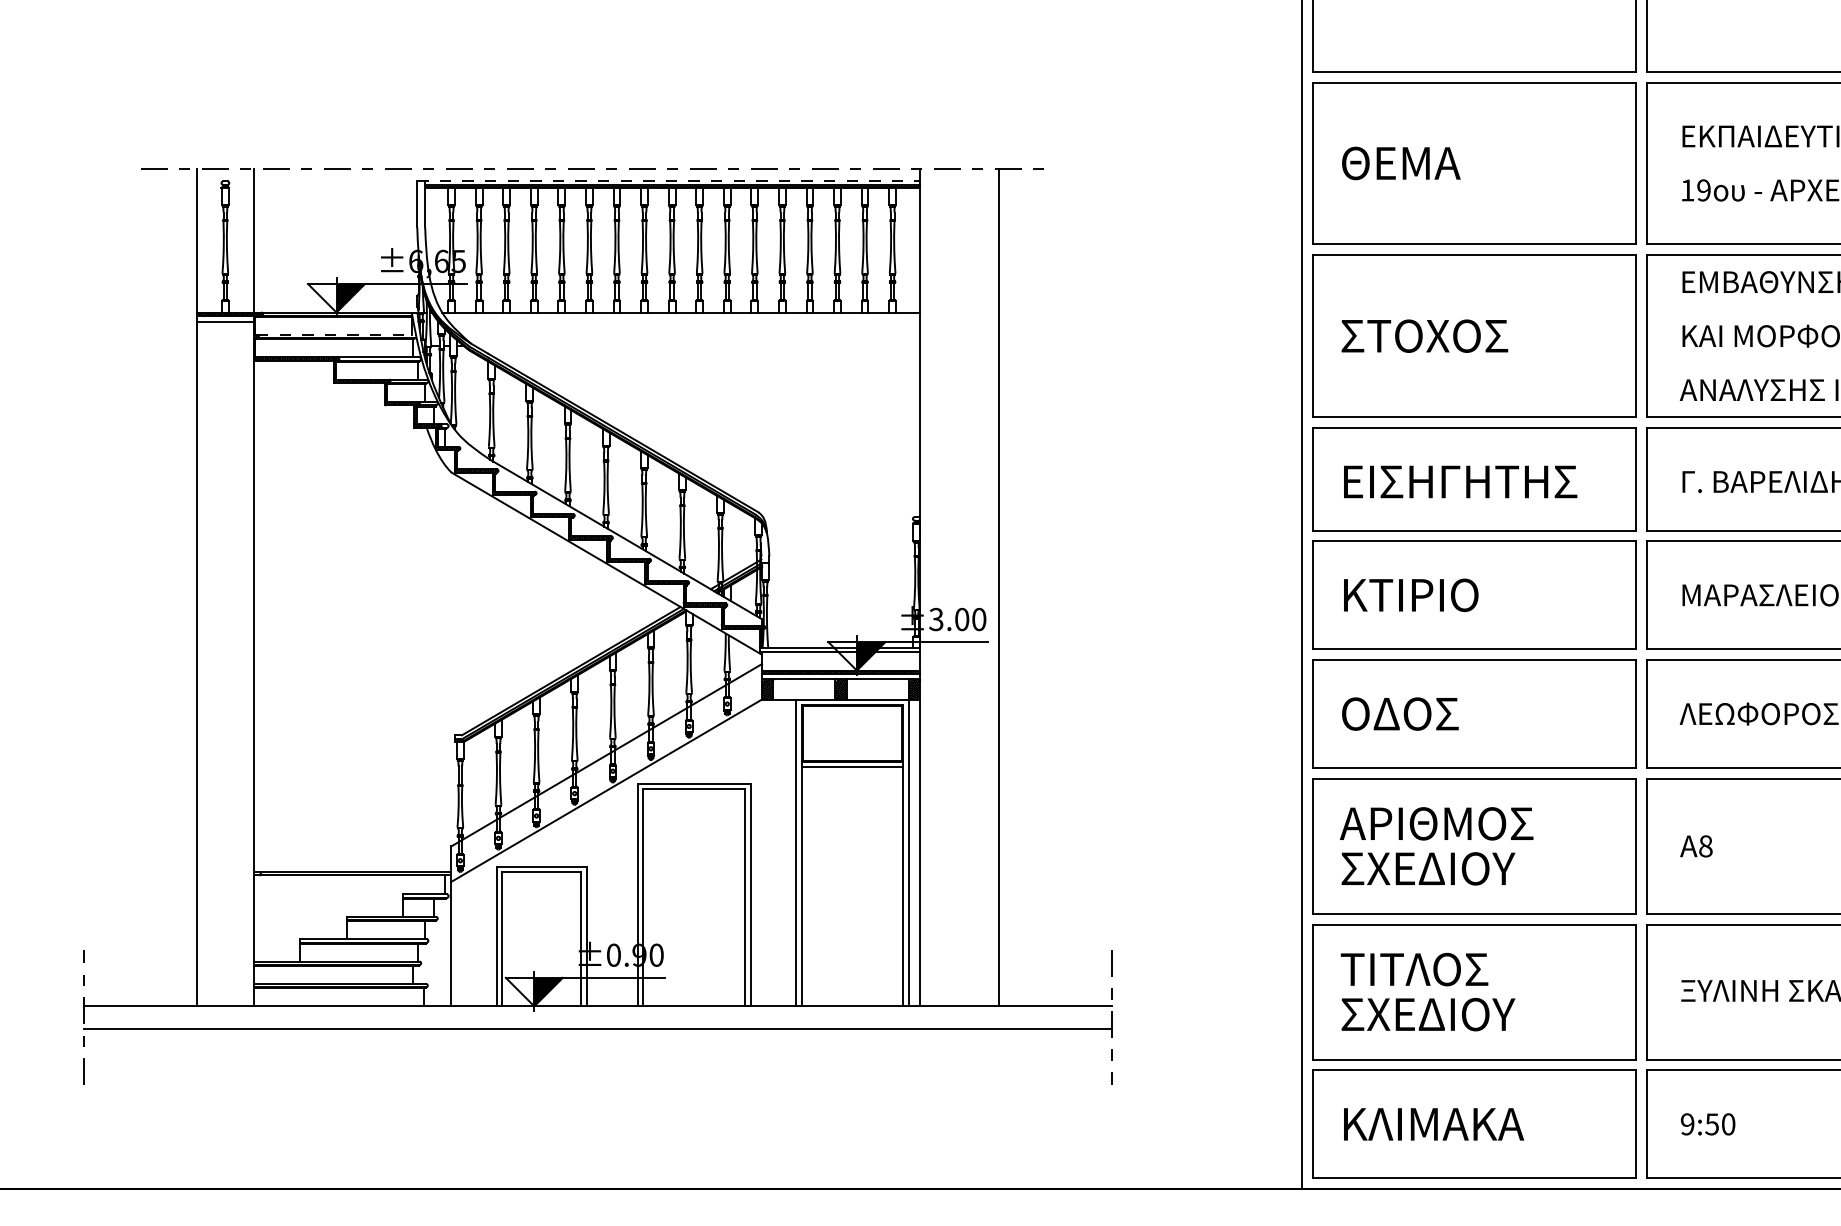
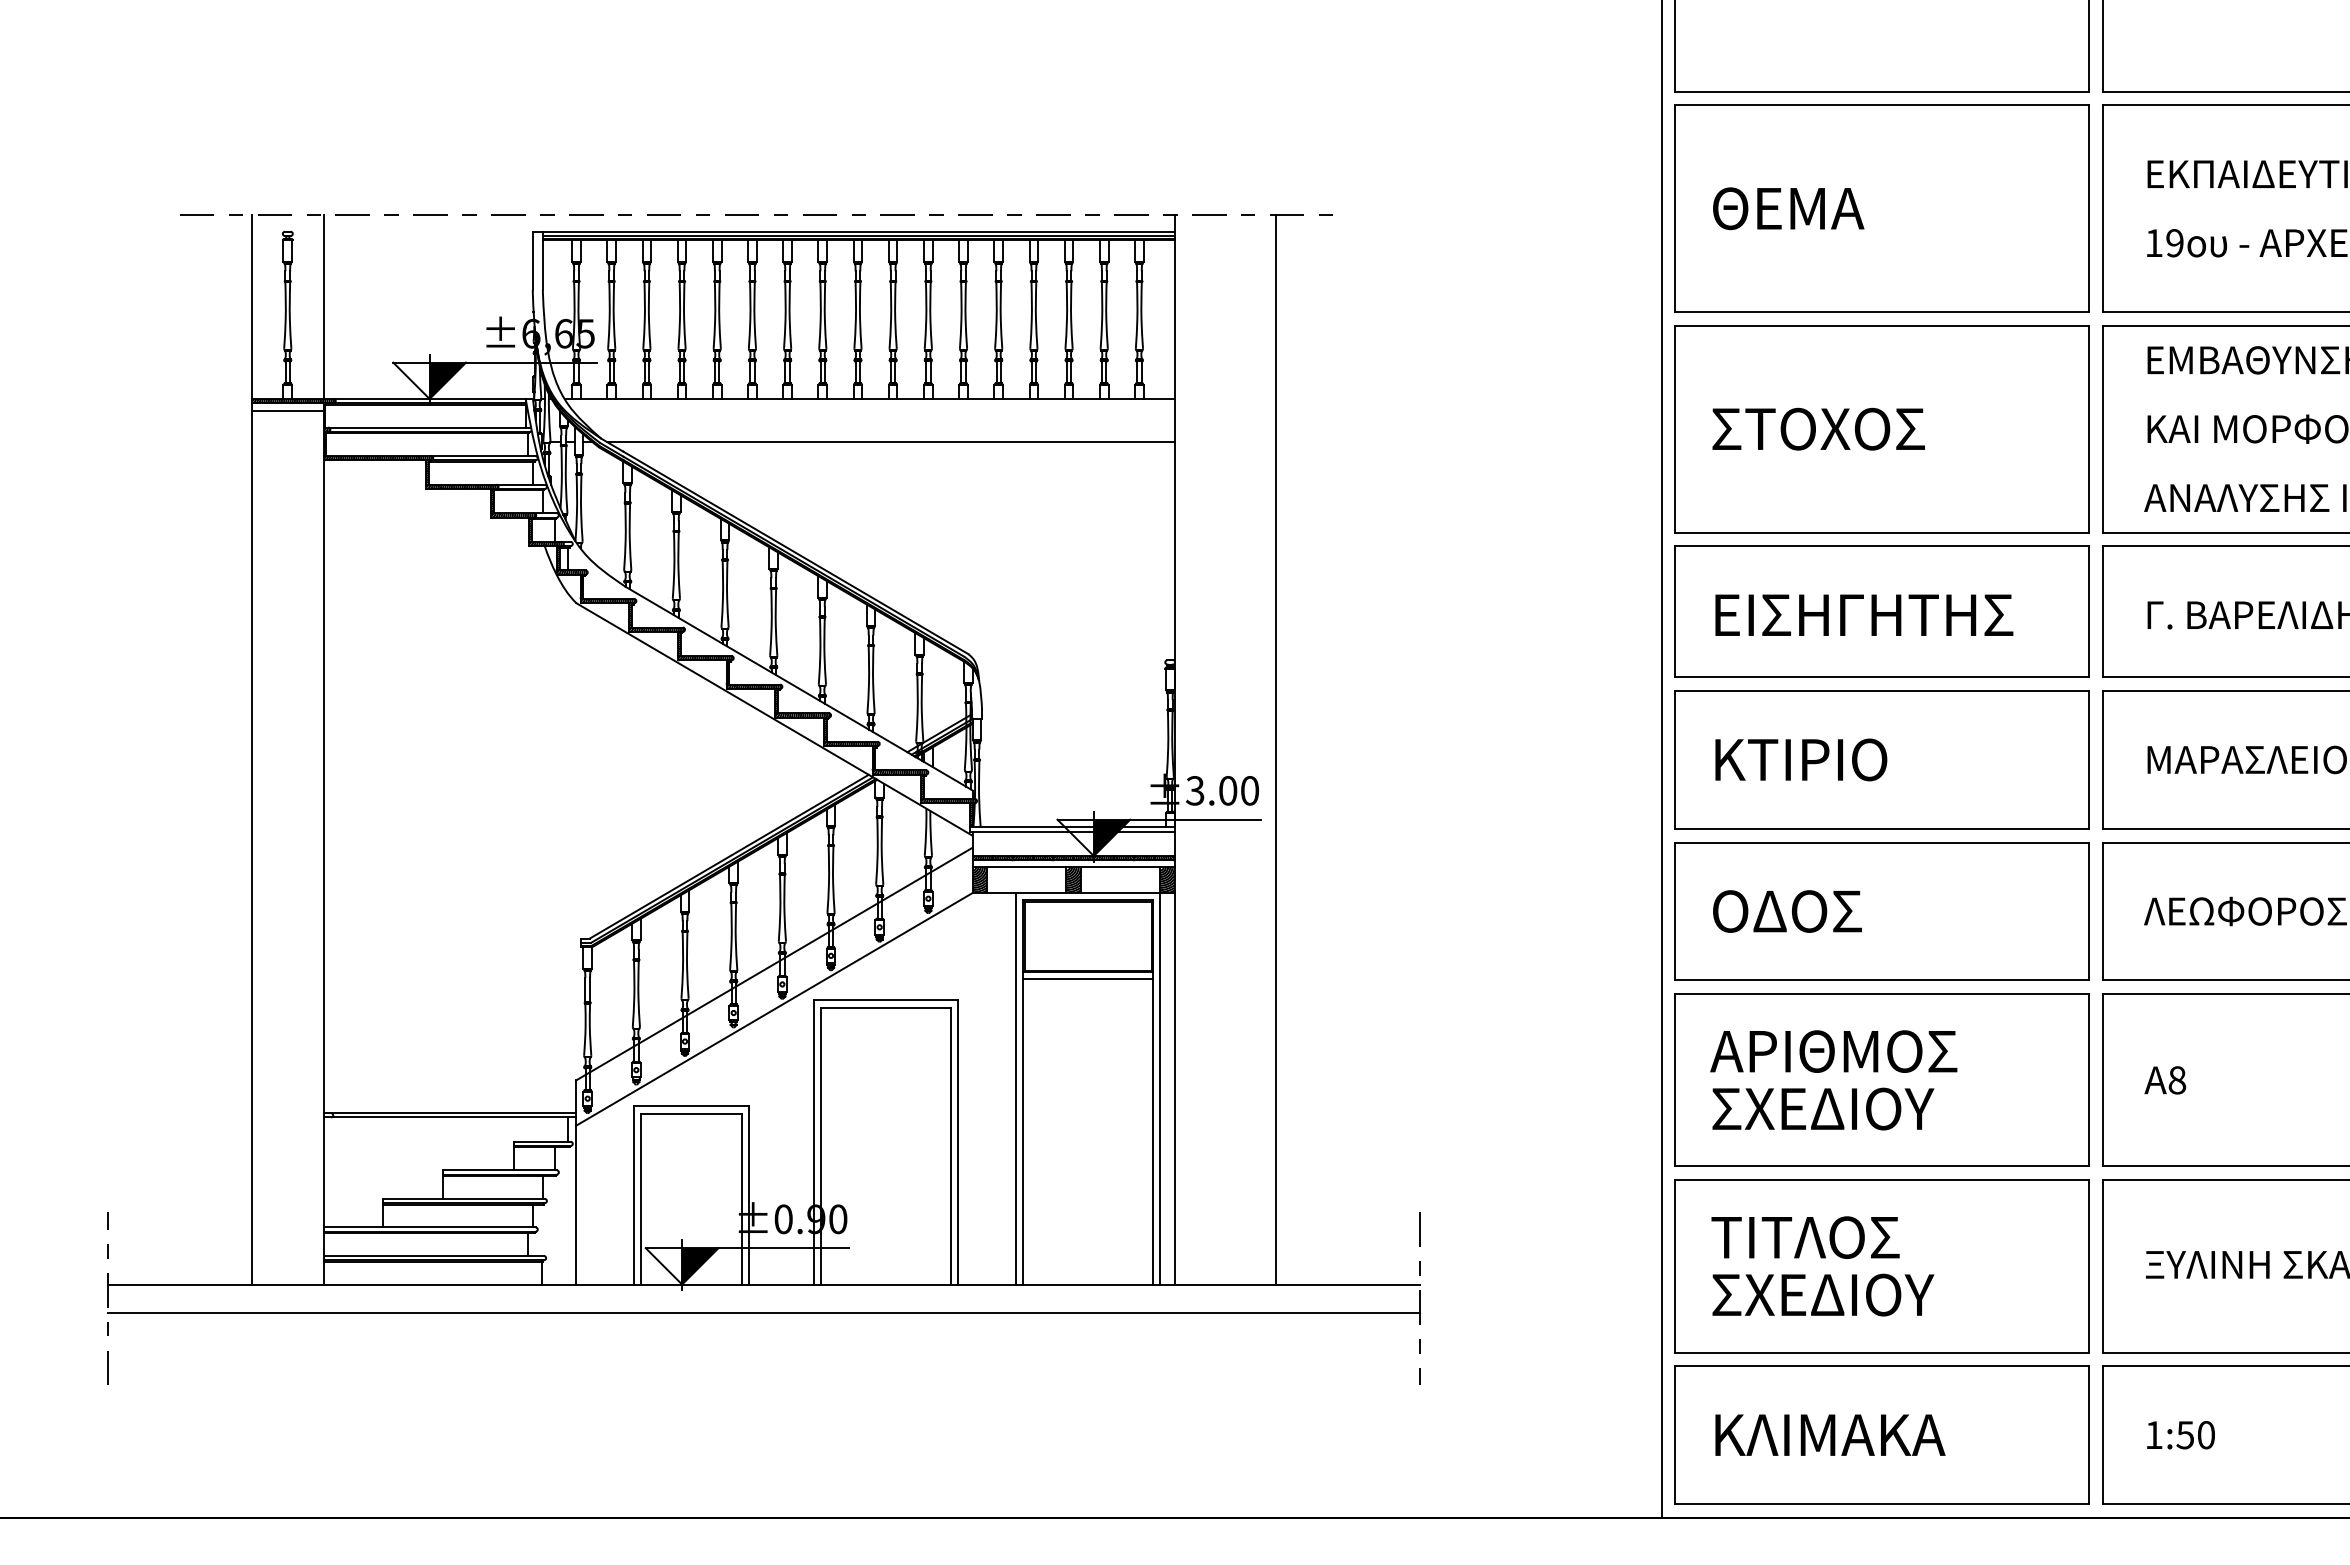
line: (668, 181) -> (853, 231), dashed -> solid
line: (336, 334) -> (429, 427), dashed -> solid
line: (697, 346) -> (890, 442), added
text: (1687, 1124) -> (2153, 1435), 9:50 -> 1:50

